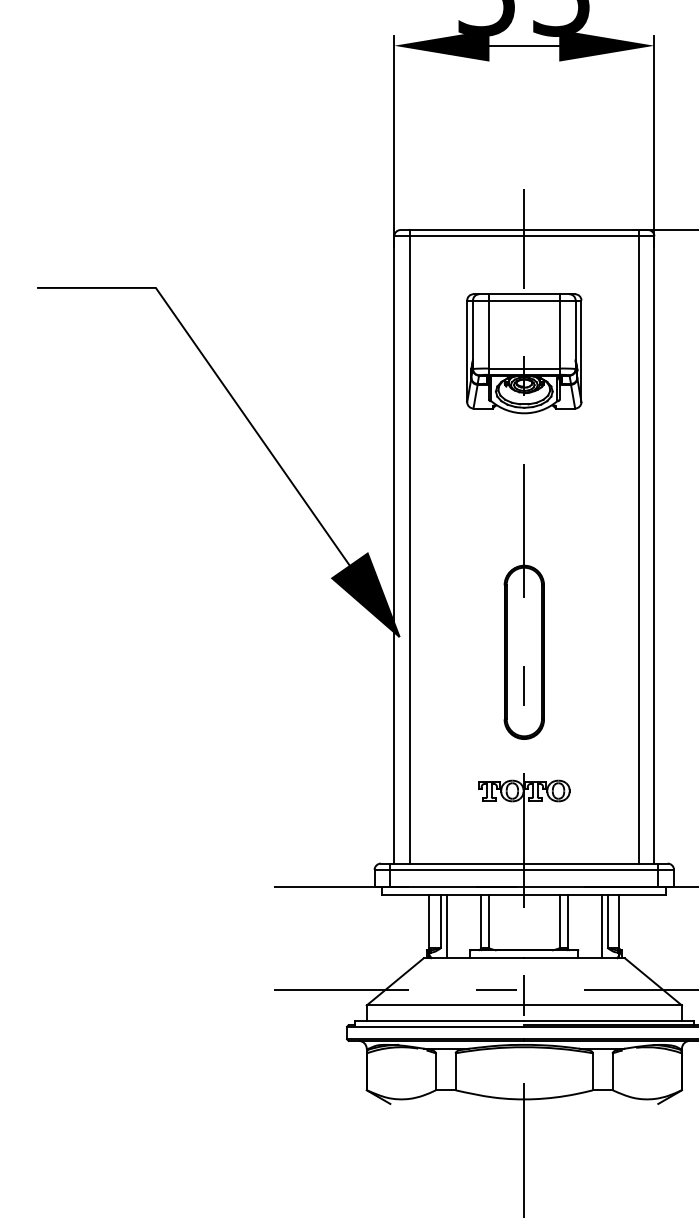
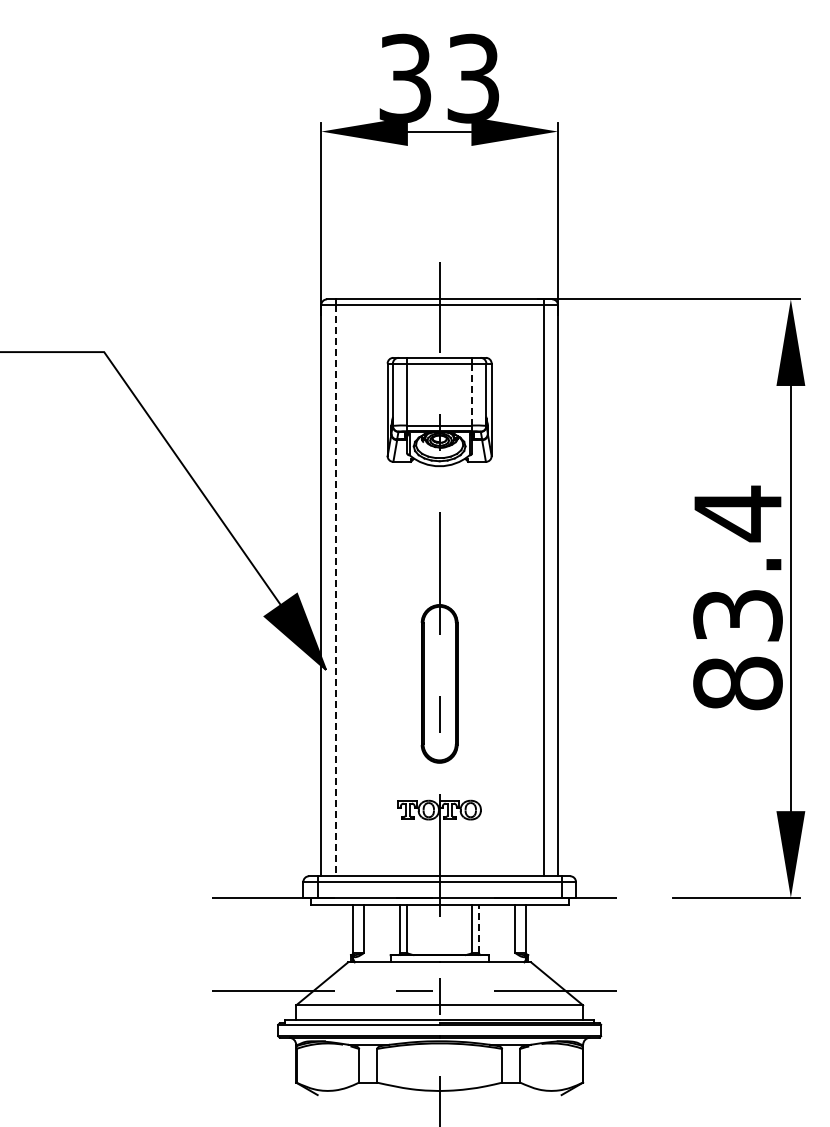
line: (560, 334) -> (472, 394), solid -> dashed
line: (409, 549) -> (335, 590), solid -> dashed
line: (568, 921) -> (479, 928), solid -> dashed
line: (447, 926) -> (369, 933), removed
line: (601, 926) -> (509, 933), removed

